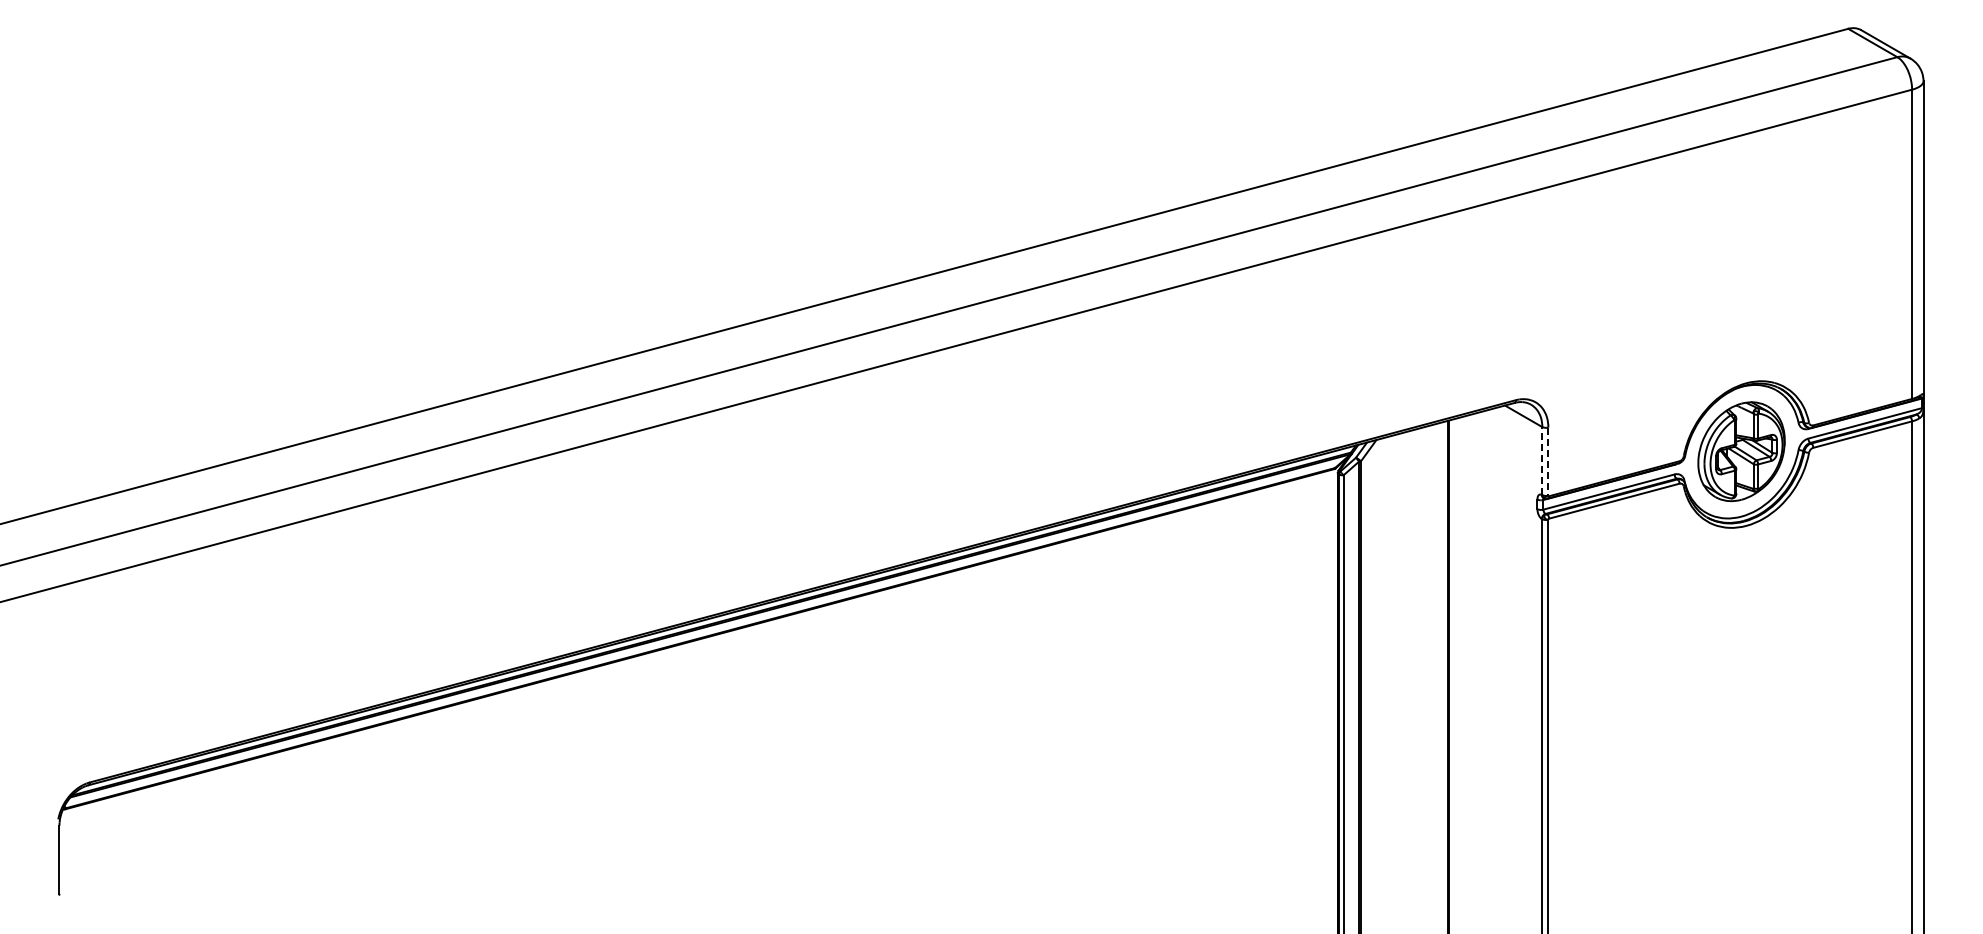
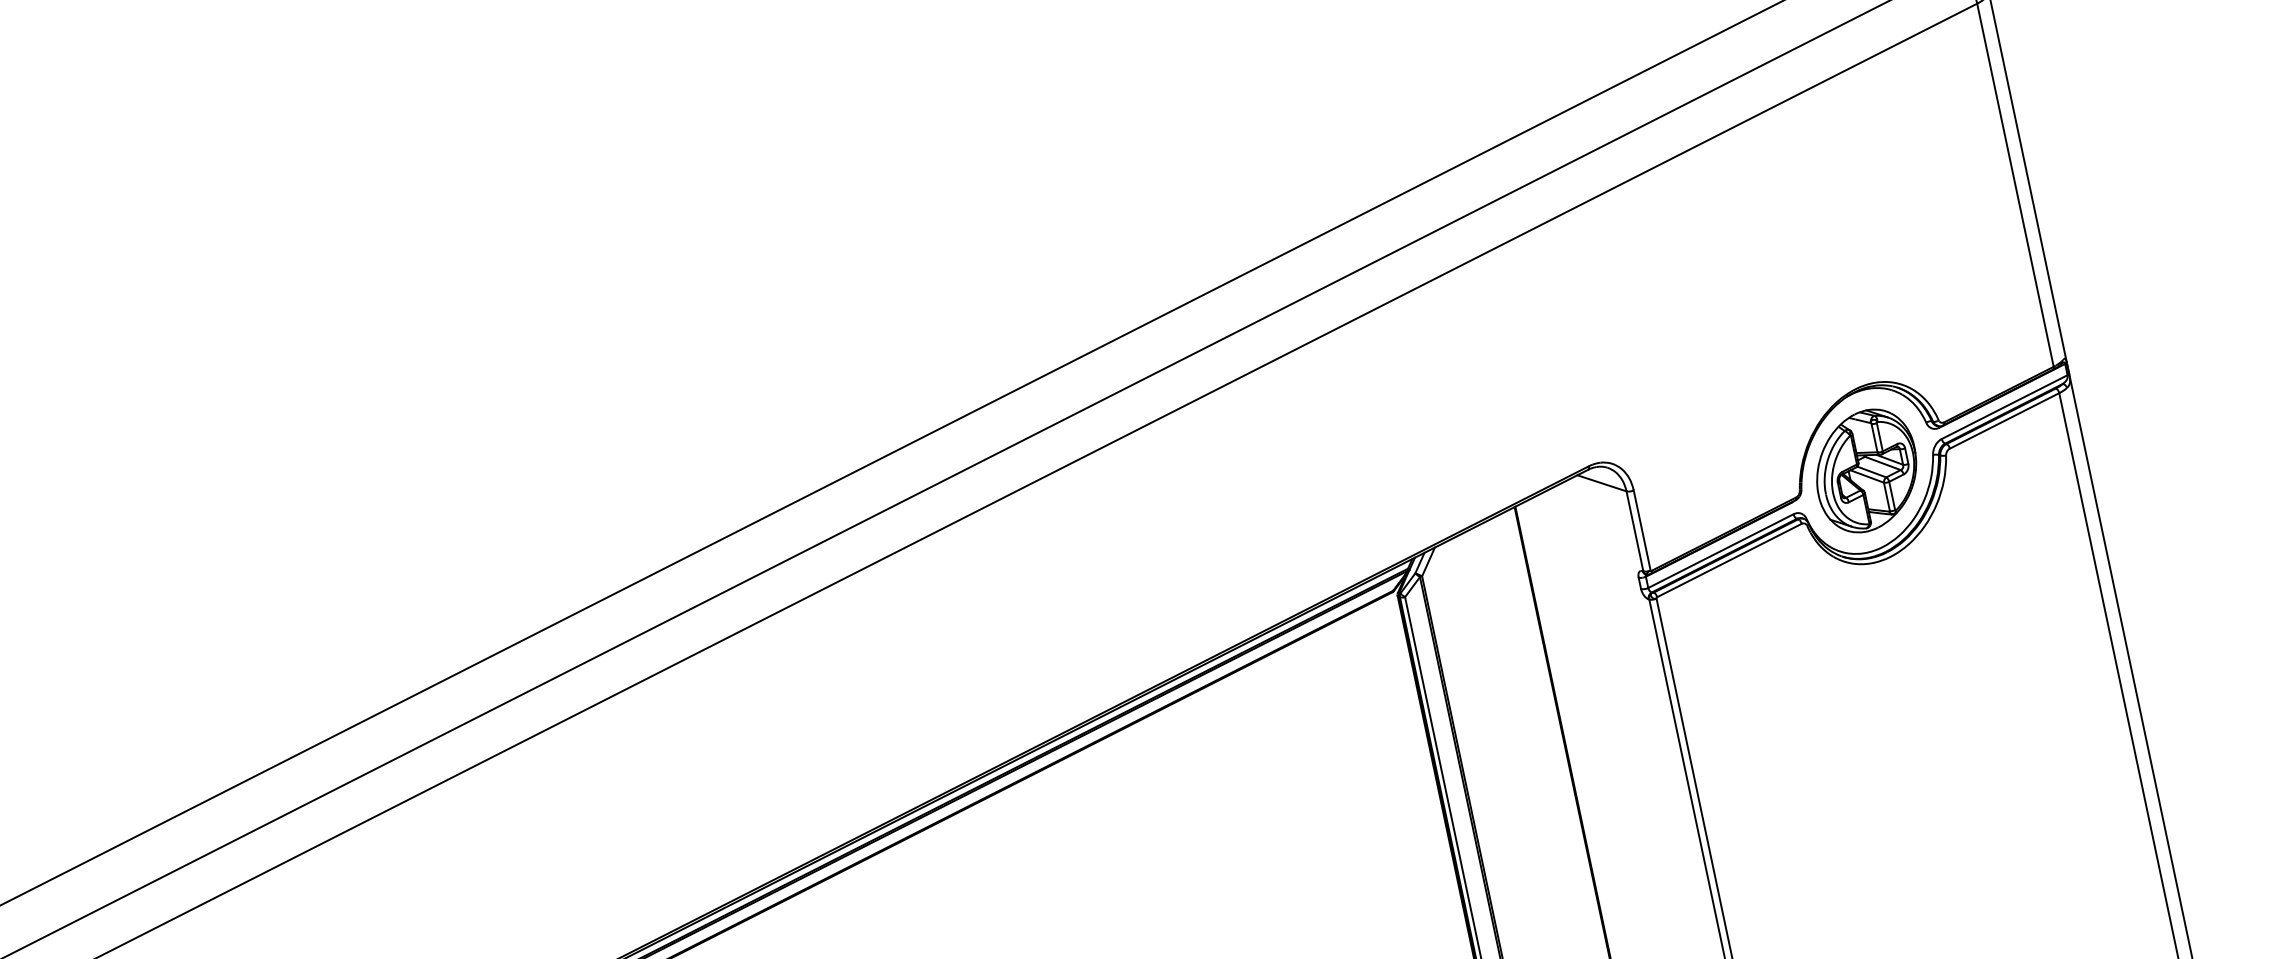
line: (1542, 460) -> (1634, 530), dashed -> solid
line: (1548, 462) -> (1642, 531), dashed -> solid

